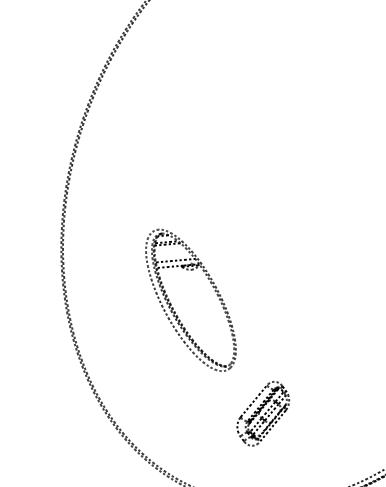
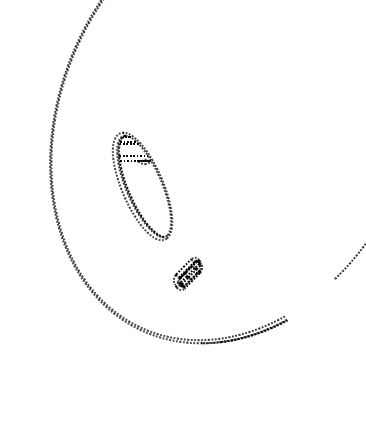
part: (262, 413) -> (187, 273), size x0.71

